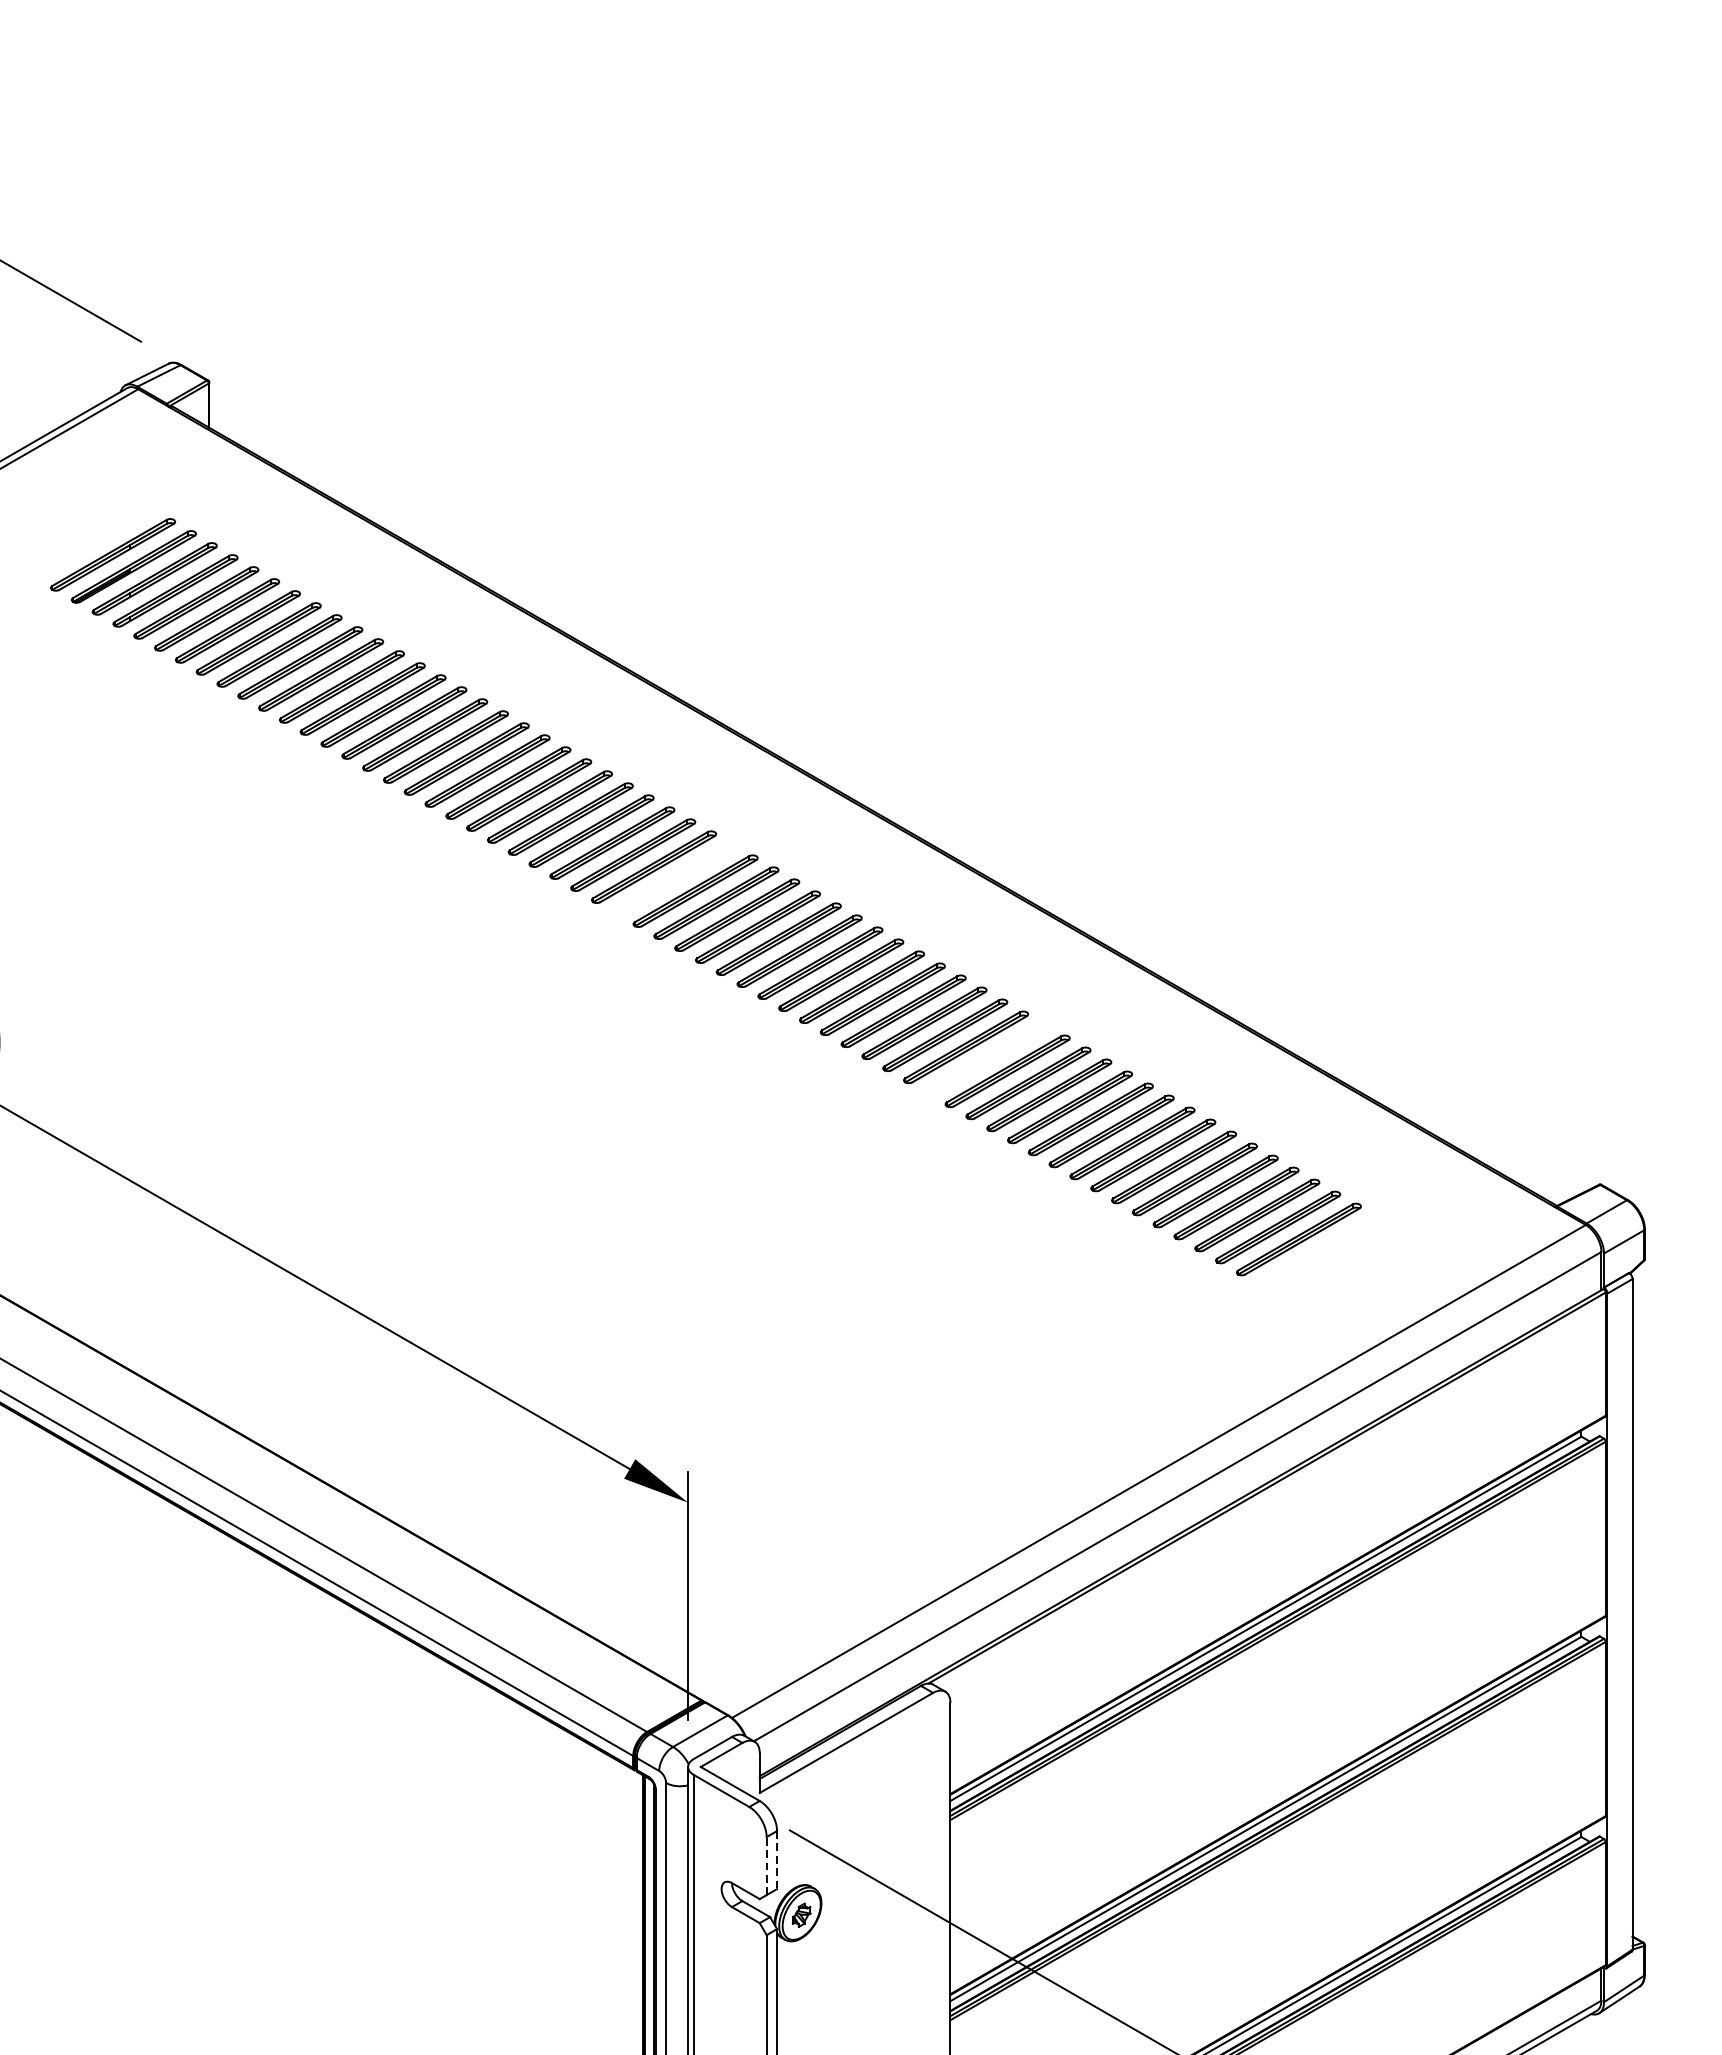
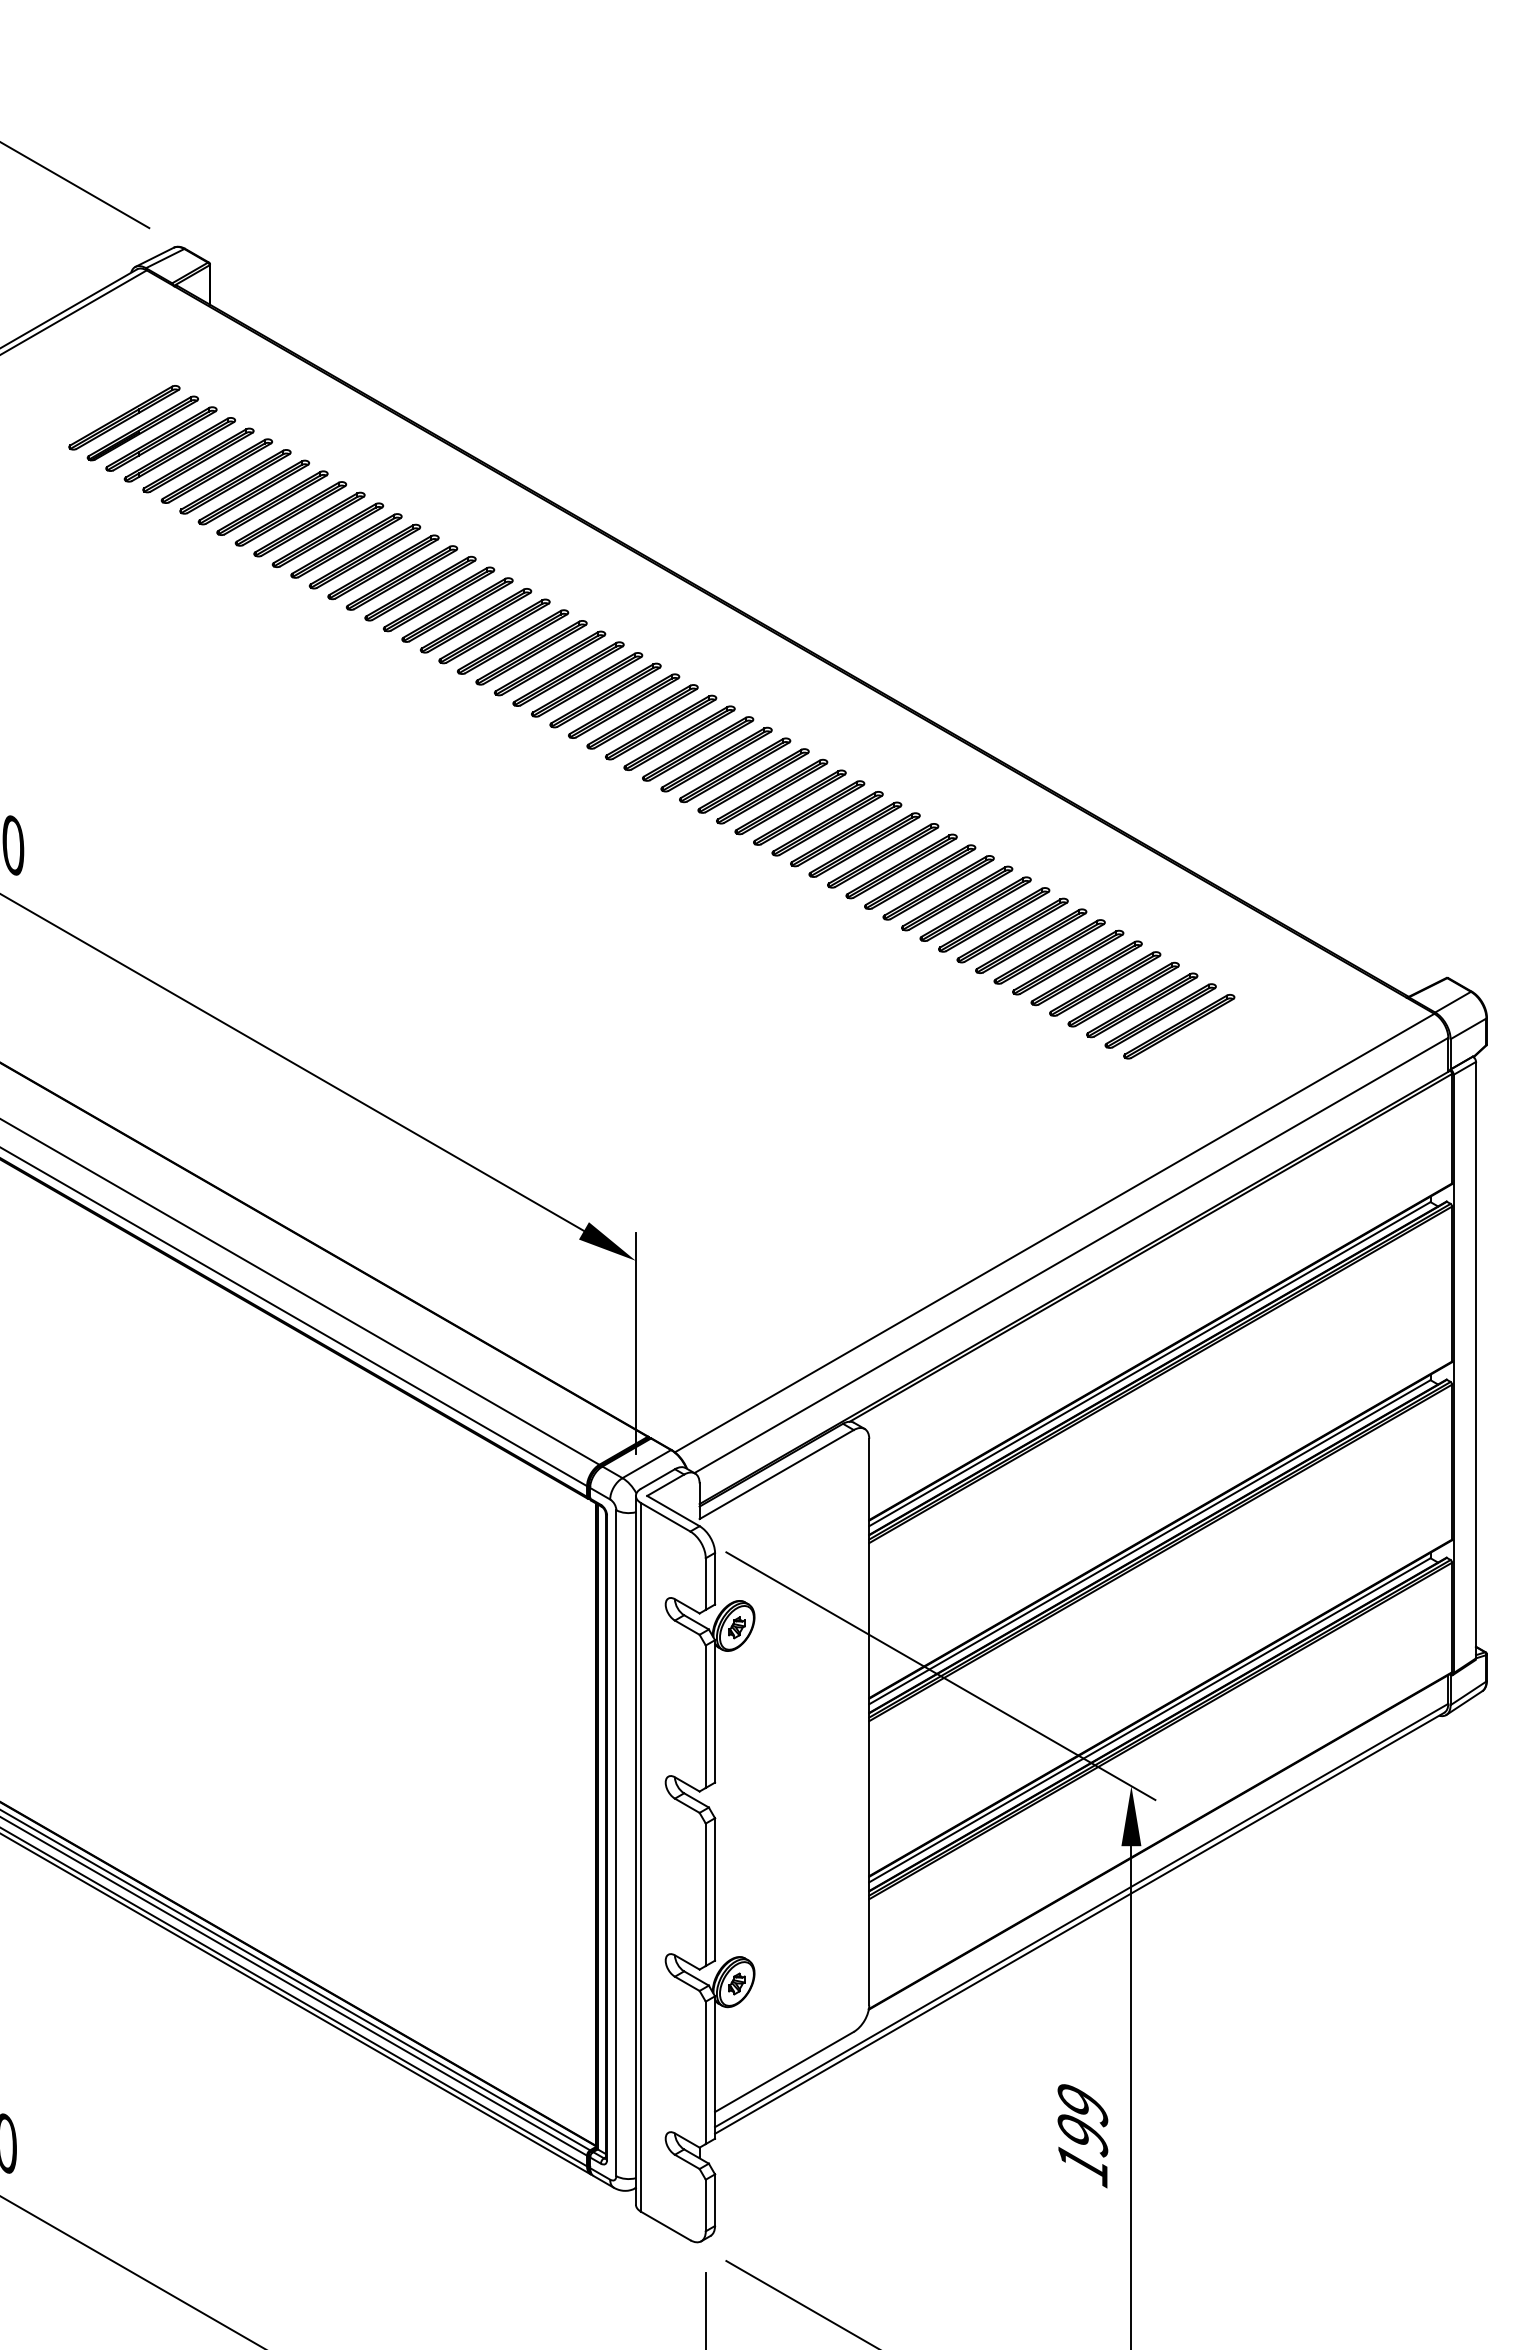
part: (675, 878) -> (624, 705), added
part: (986, 1059) -> (901, 866), added
line: (777, 1859) -> (715, 1578), dashed -> solid
line: (766, 1866) -> (705, 1584), dashed -> solid

